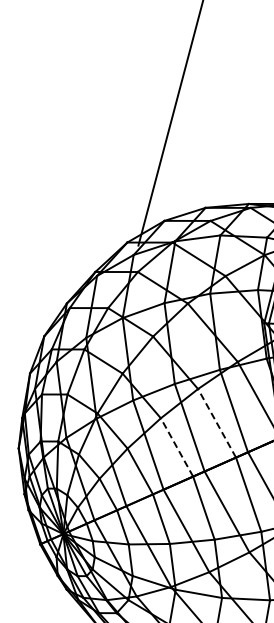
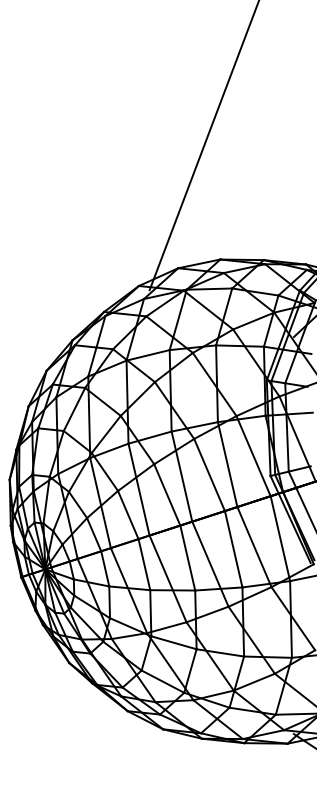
line: (216, 422) -> (209, 474), dashed -> solid
line: (177, 447) -> (167, 494), dashed -> solid

